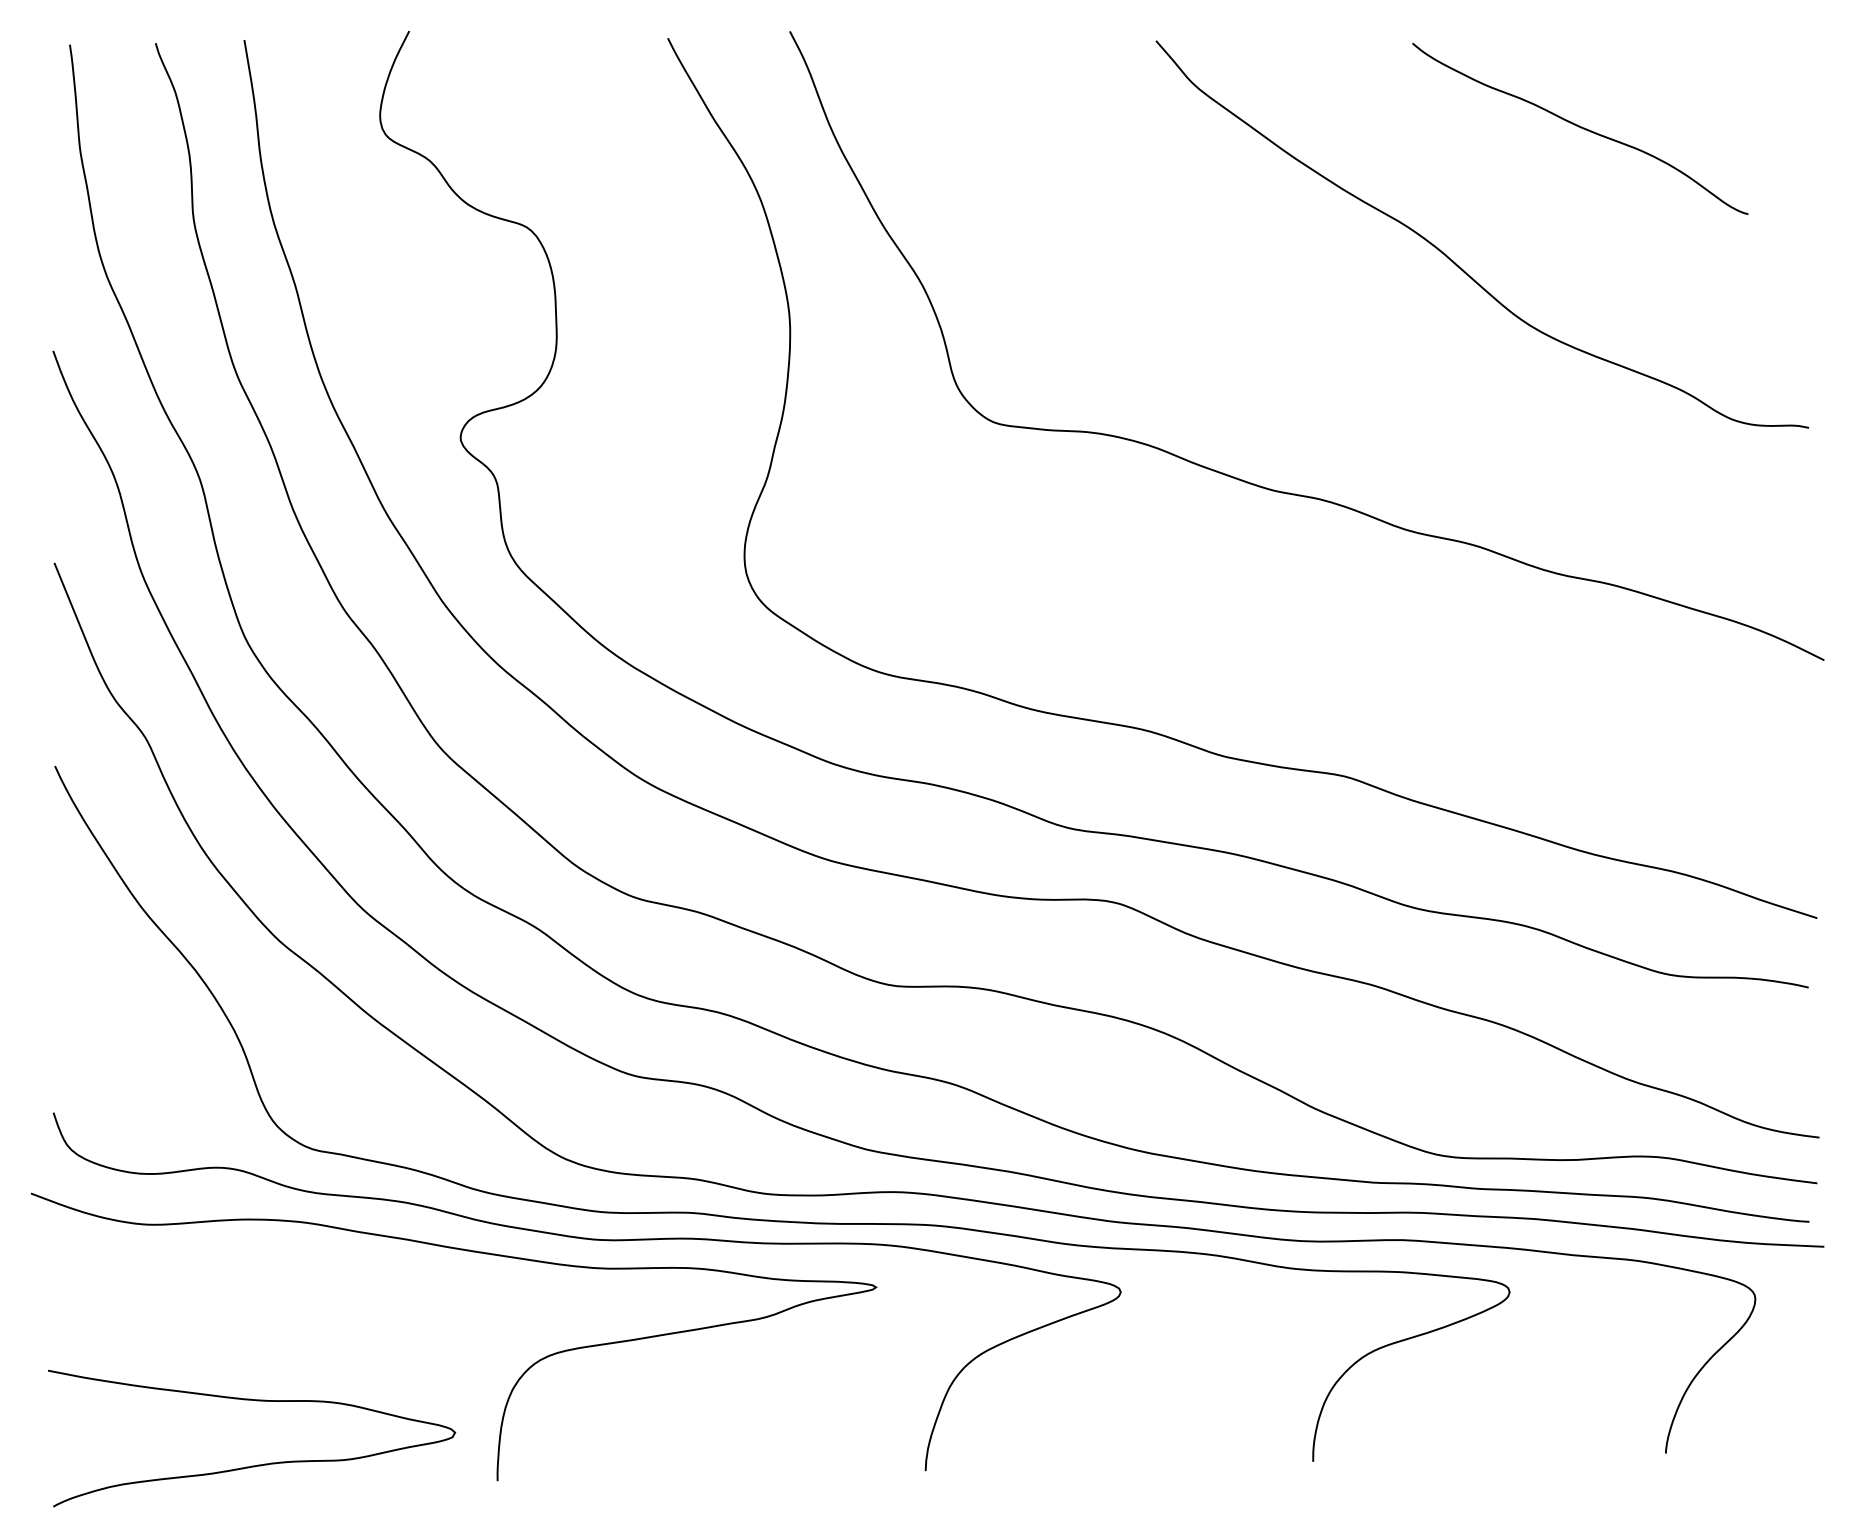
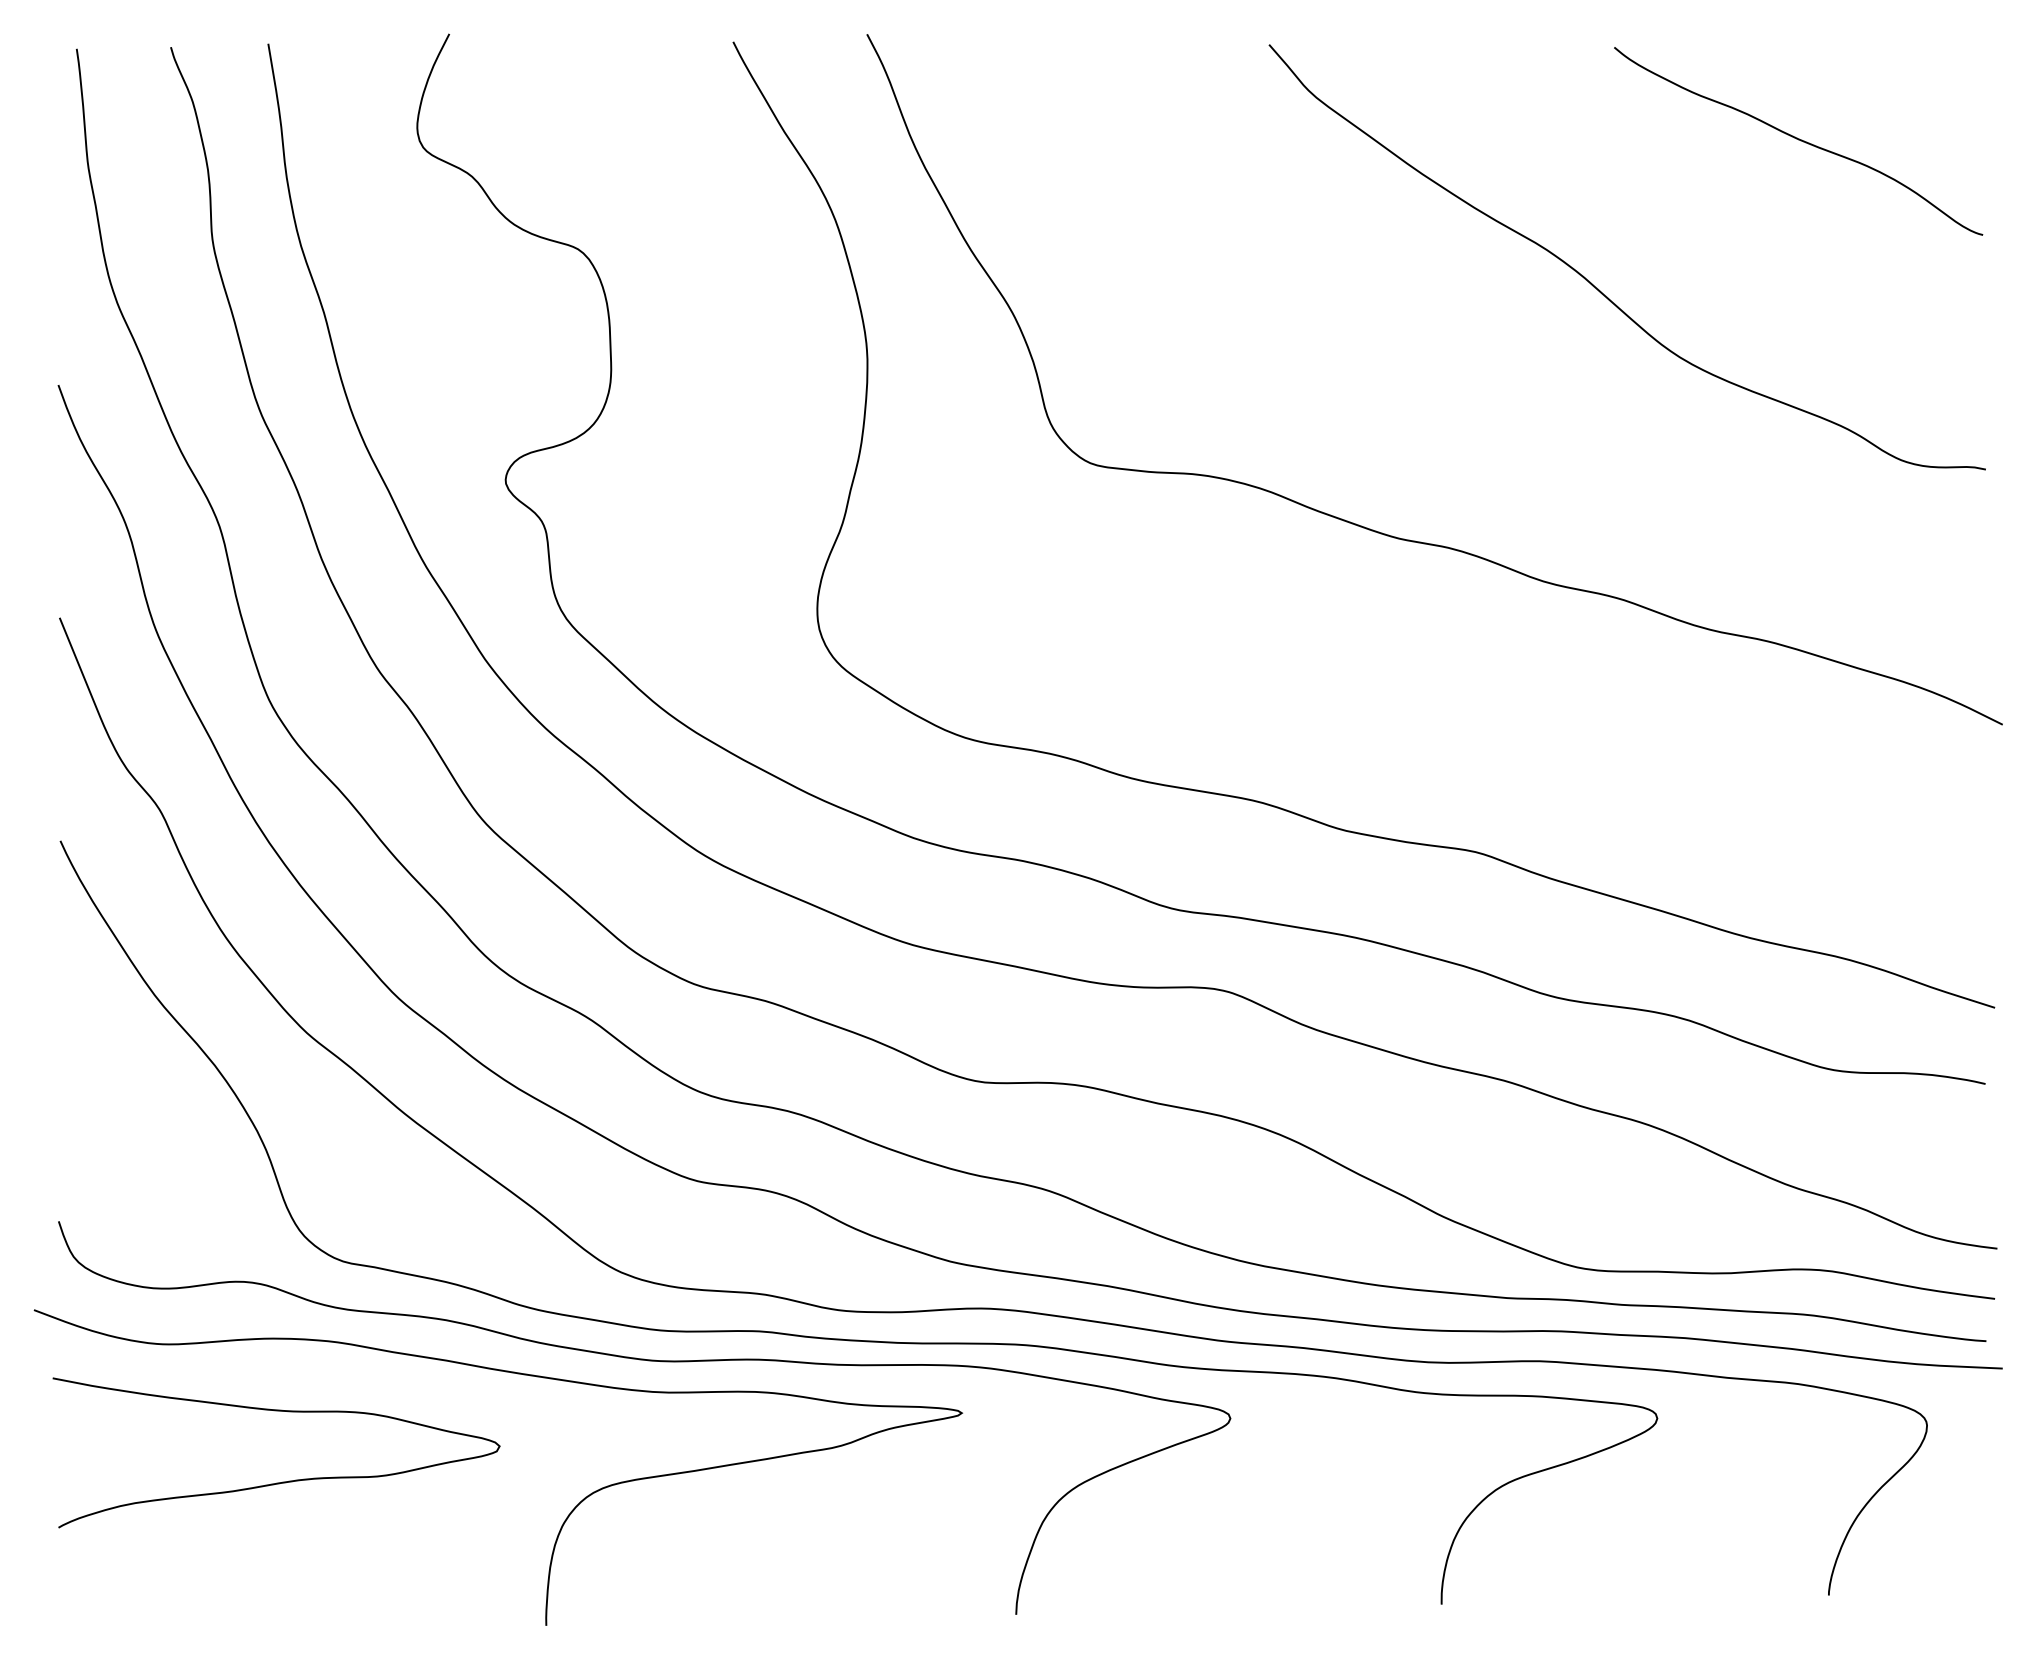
curve: (1580, 128) -> (1798, 140), moved
curve: (257, 1464) -> (282, 1481), moved

